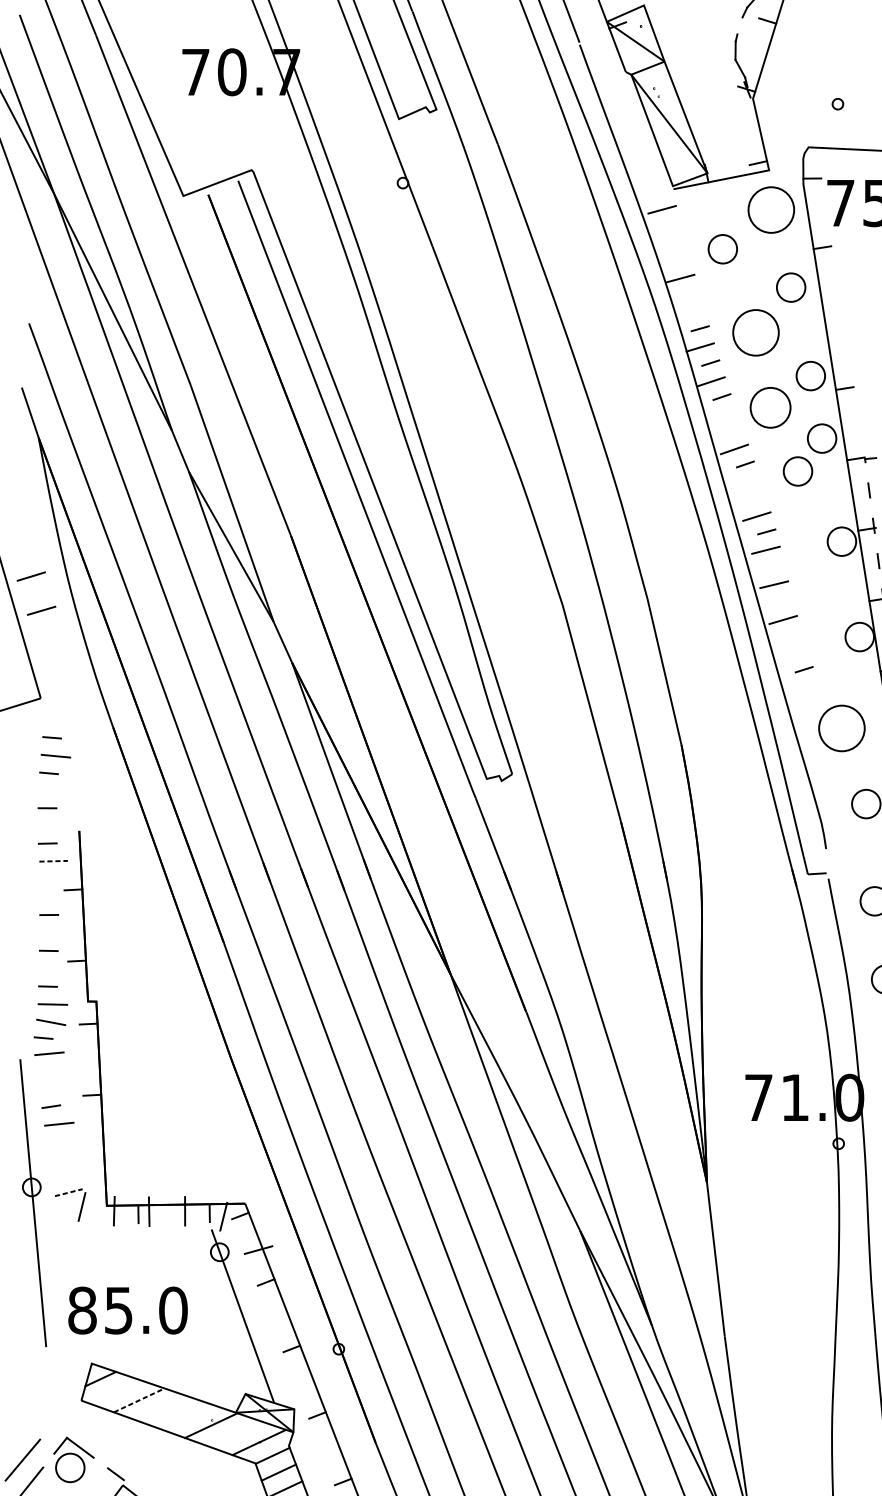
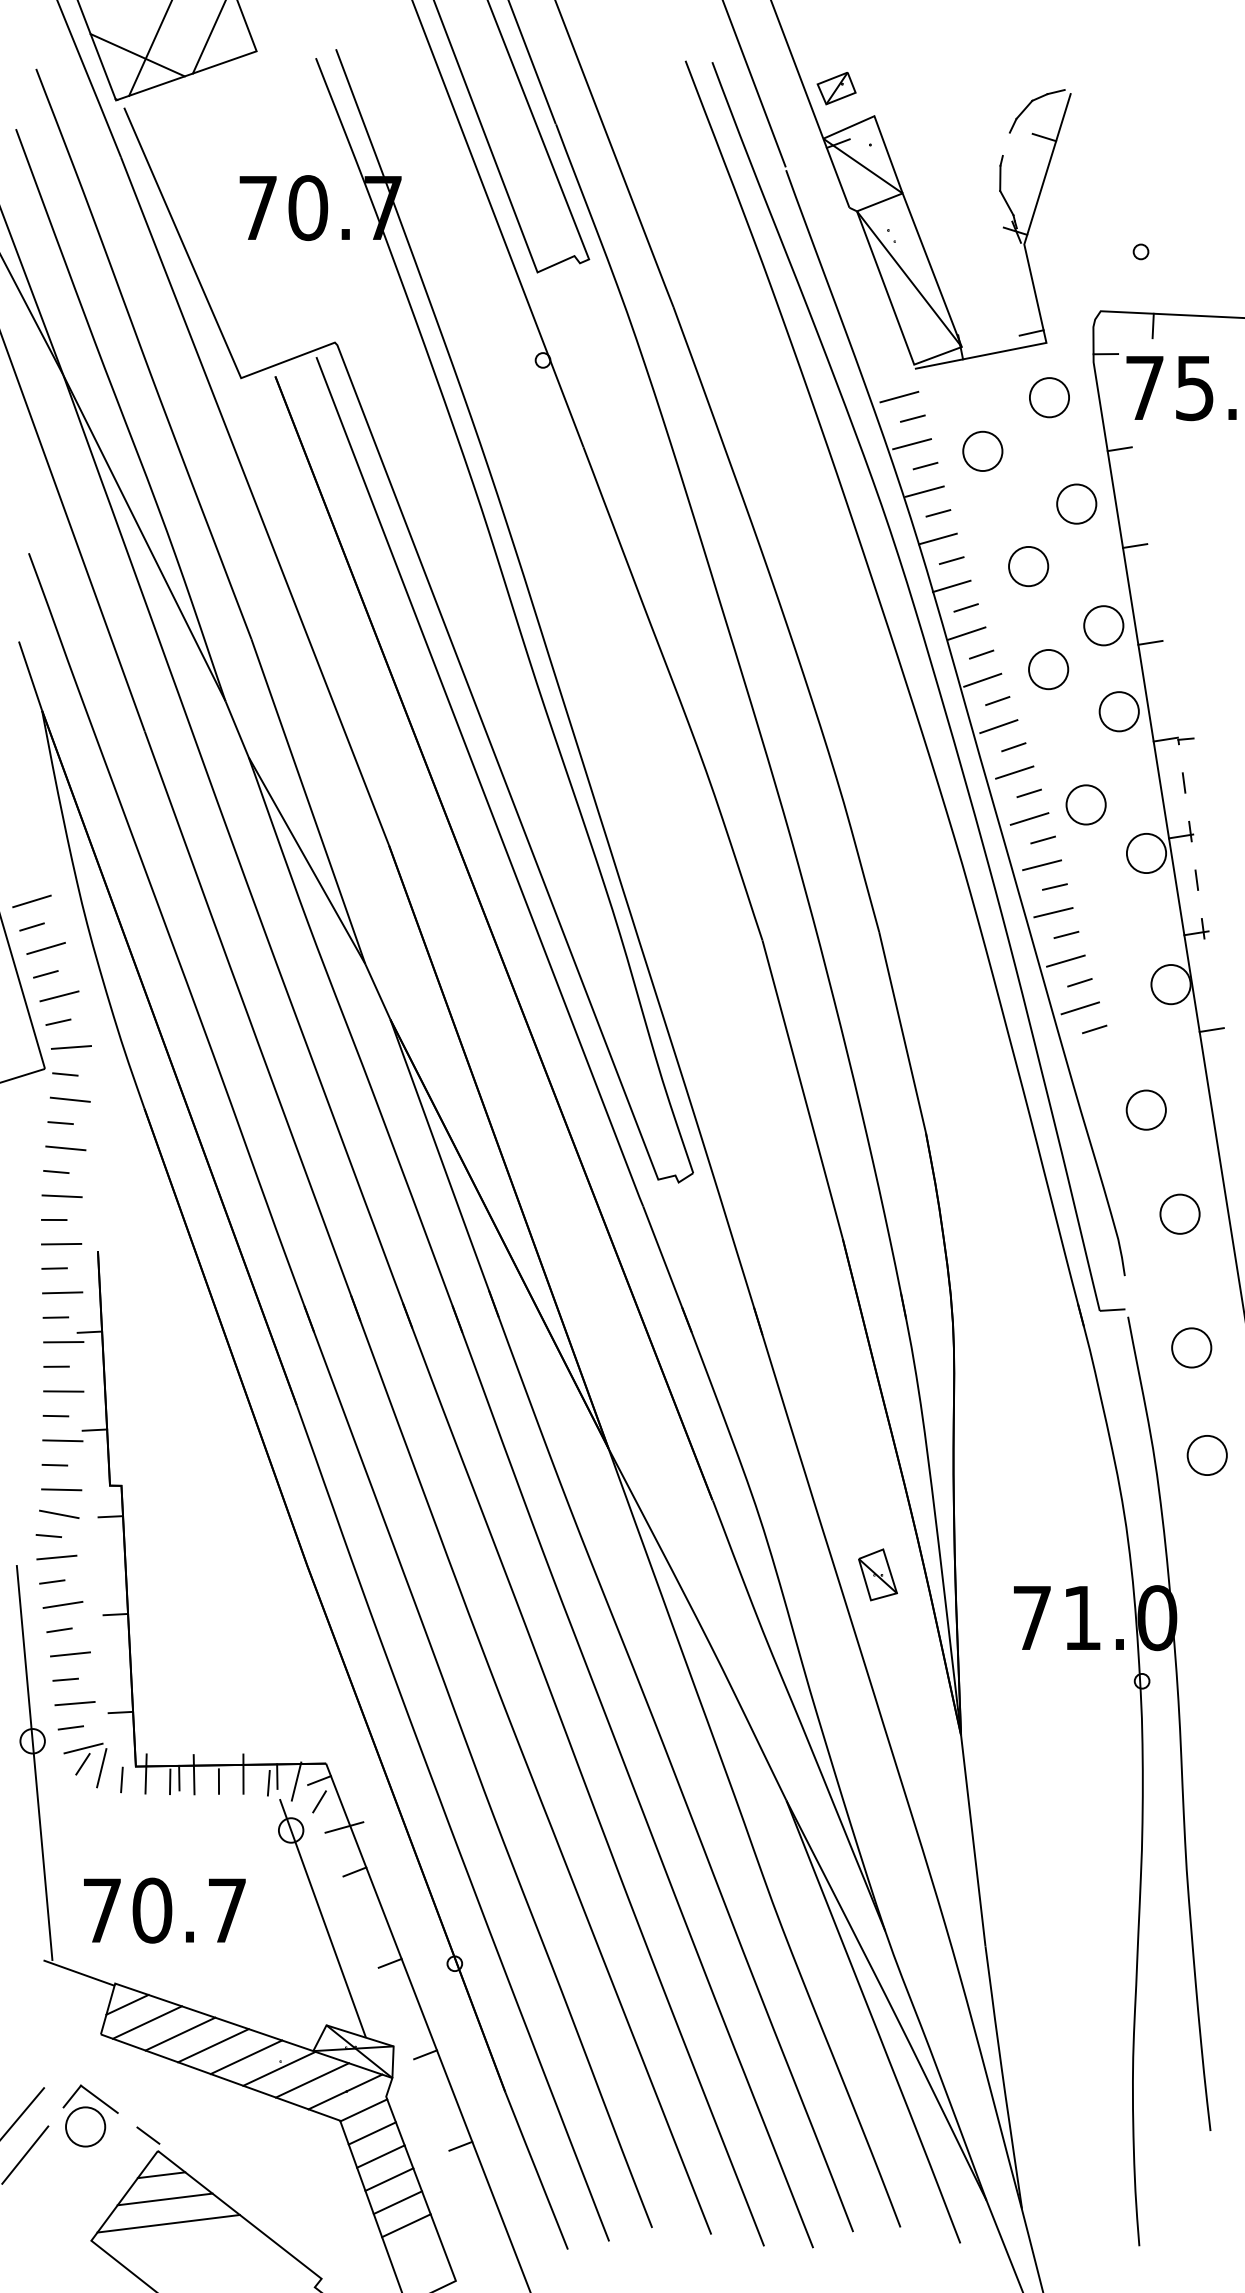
line: (846, 157) -> (1152, 325), added
part: (771, 210) -> (1049, 397), size x0.62
line: (671, 225) -> (912, 418), added
line: (671, 244) -> (912, 444), added
line: (681, 259) -> (925, 465), added
line: (690, 294) -> (938, 513), added
line: (689, 312) -> (937, 538), added
line: (833, 317) -> (1135, 545), added
part: (756, 332) -> (1028, 566), size x0.62
part: (770, 407) -> (1048, 669), size x0.71
line: (722, 415) -> (982, 679), added
line: (733, 431) -> (997, 701), added
part: (797, 471) -> (1085, 804), moved
line: (745, 482) -> (1014, 772), added
line: (756, 498) -> (1028, 793), added
line: (774, 565) -> (1054, 886), added
line: (30, 594) -> (31, 926), added
line: (783, 600) -> (1066, 934), added
line: (41, 629) -> (45, 974), added
line: (793, 635) -> (1079, 982), added
line: (51, 645) -> (59, 996), added
line: (793, 654) -> (1080, 1008), added
line: (50, 663) -> (58, 1021), added
line: (60, 682) -> (71, 1047), added
line: (55, 702) -> (65, 1074), added
line: (58, 720) -> (69, 1099), added
part: (841, 727) -> (1145, 1109), size x0.62
line: (52, 791) -> (61, 1196), added
line: (52, 825) -> (61, 1243), added
line: (53, 861) -> (62, 1292), dashed -> solid
line: (48, 879) -> (55, 1317), added
line: (54, 897) -> (63, 1342), added
line: (54, 933) -> (63, 1391), added
line: (53, 968) -> (62, 1440), added
part: (646, 1066) -> (877, 1574), added
line: (46, 1071) -> (52, 1581), added
line: (53, 1087) -> (62, 1604), added
line: (55, 1142) -> (65, 1679), added
line: (62, 1159) -> (74, 1703), added
line: (95, 1166) -> (120, 1712), added
line: (59, 1177) -> (70, 1727), added
line: (68, 1192) -> (83, 1748), dashed -> solid
line: (68, 1204) -> (82, 1764), added
line: (96, 1215) -> (121, 1779), added
line: (132, 1216) -> (170, 1781), added
line: (166, 1216) -> (218, 1781), added
line: (203, 1217) -> (268, 1782), added
line: (240, 1231) -> (319, 1801), added
text: (127, 1310) -> (164, 1910), 85.0 -> 70.7
line: (65, 1355) -> (78, 1972), added
line: (114, 1391) -> (146, 2022), added
line: (139, 1400) -> (180, 2034), dashed -> solid
line: (163, 1408) -> (213, 2045), added
line: (187, 1417) -> (246, 2057), added
line: (234, 1434) -> (311, 2080), added

